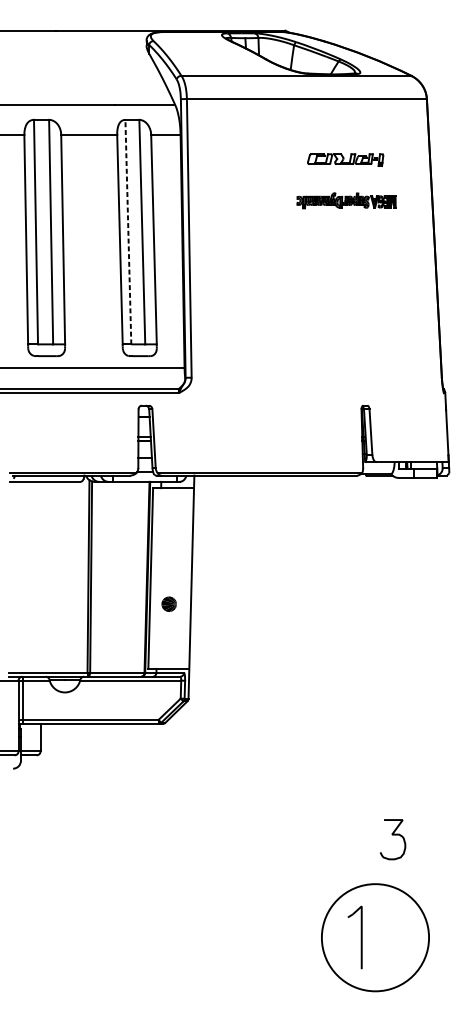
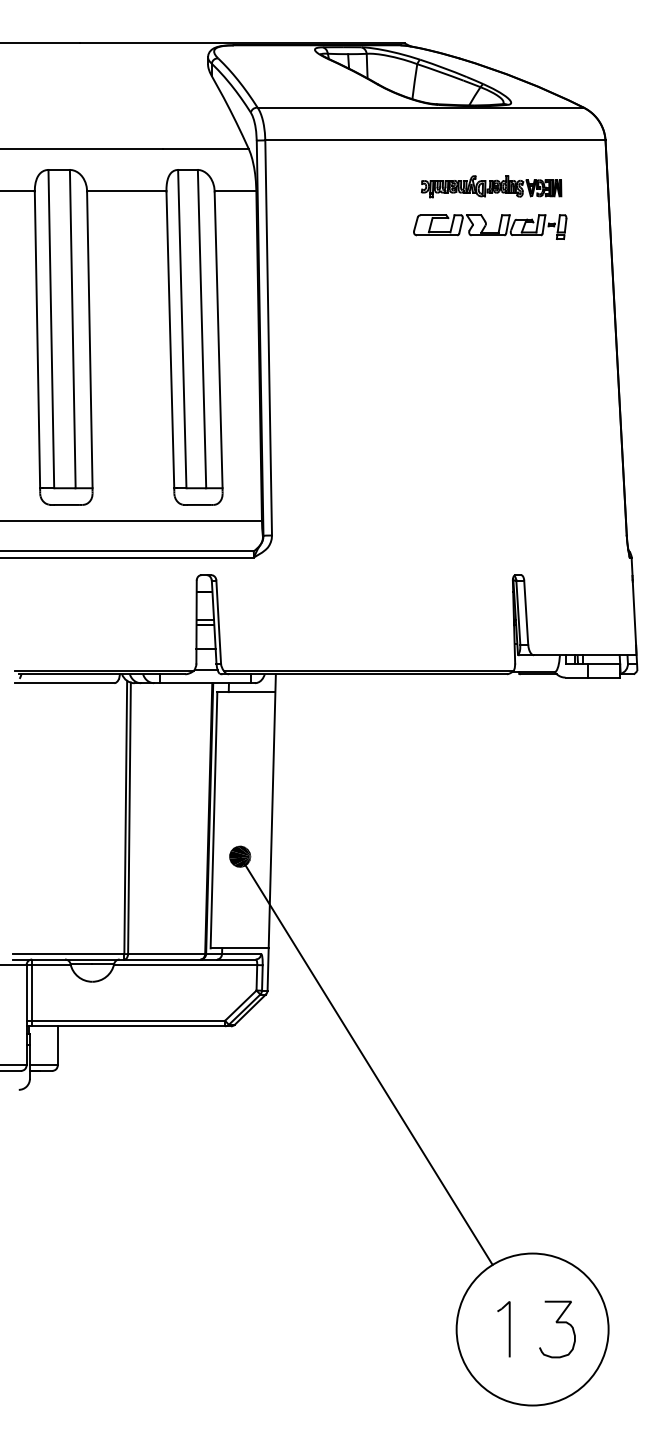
part: (345, 159) -> (490, 226), size x1.43
part: (346, 200) -> (491, 186), moved
line: (128, 231) -> (182, 328), dashed -> solid
line: (258, 747) -> (366, 1060), added
curve: (393, 835) -> (557, 1323), moved
part: (354, 937) -> (503, 1329), size x0.62

